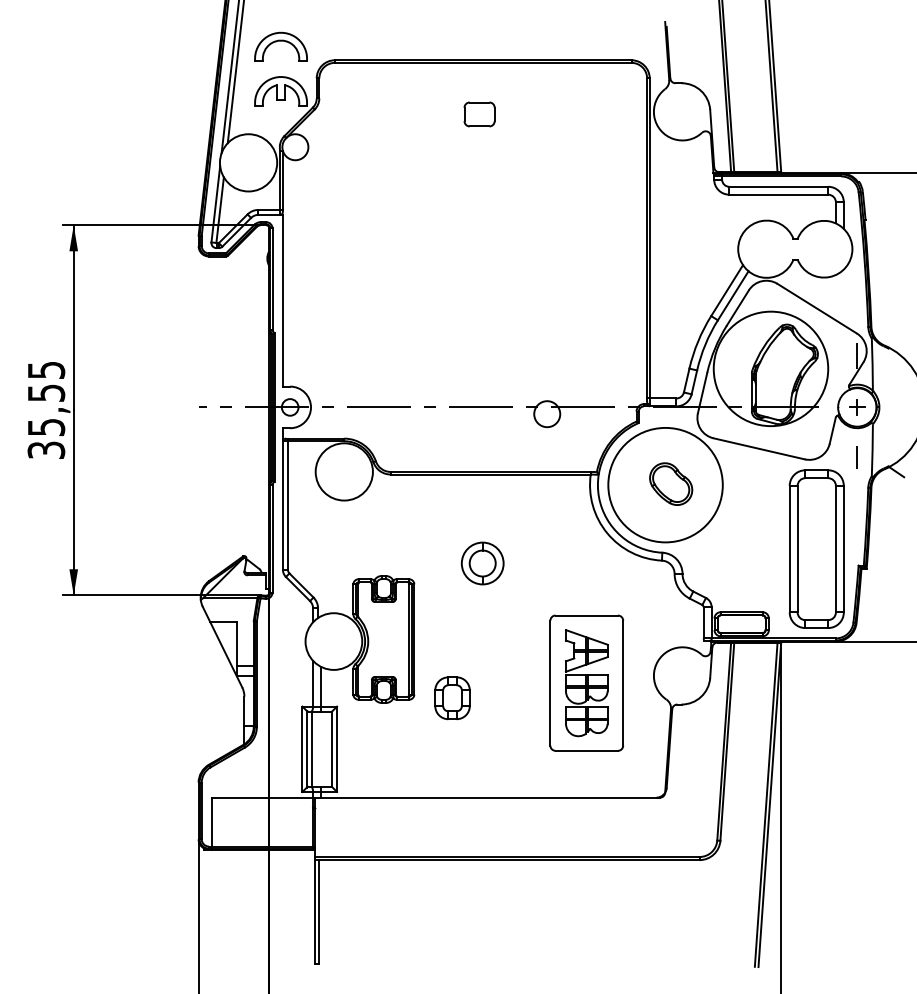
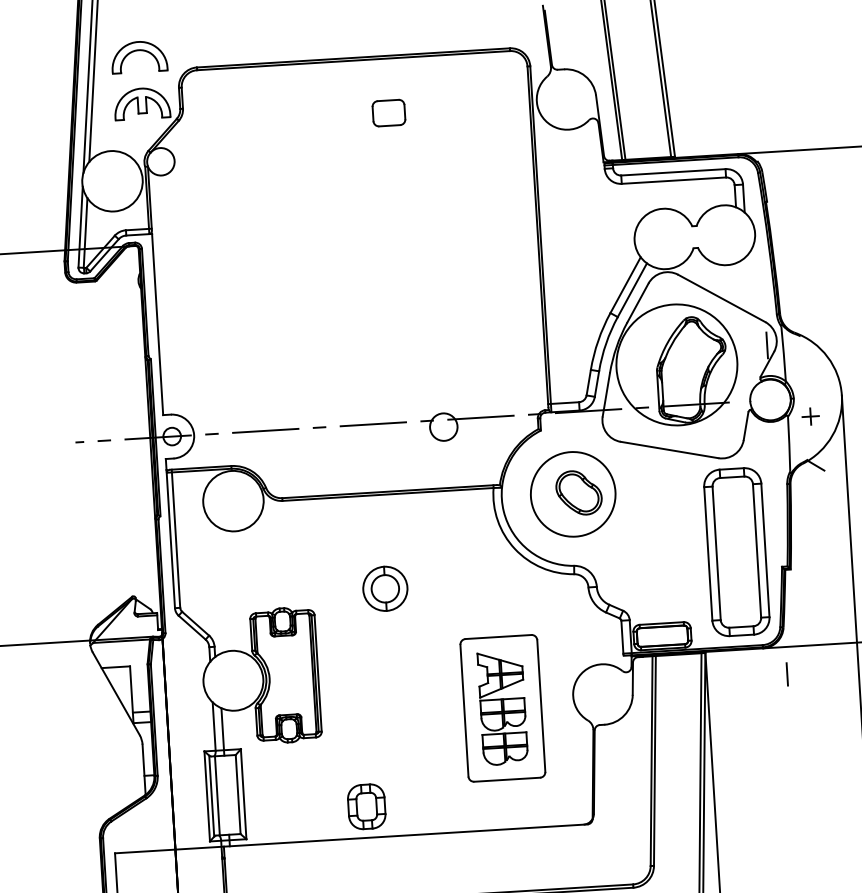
part: (479, 114) -> (388, 113), moved
part: (857, 407) -> (810, 416), moved
line: (856, 457) -> (786, 674), moved
circle: (665, 484) -> (573, 493), size x0.7
part: (452, 698) -> (366, 807), moved

